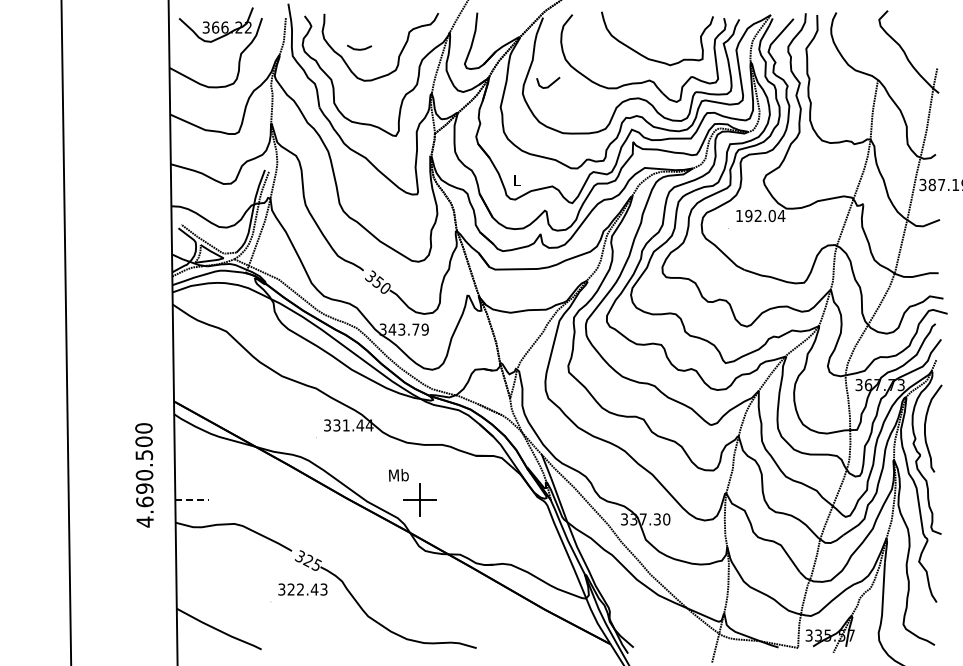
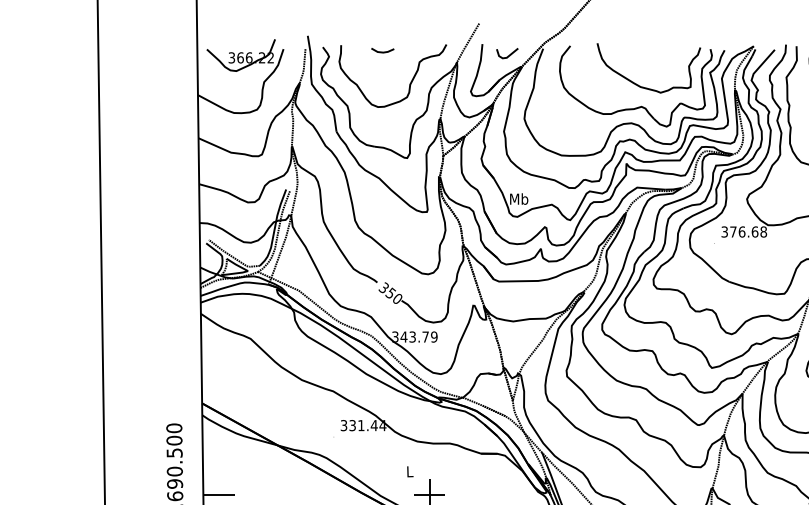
line: (359, 48) -> (382, 51), moved
line: (549, 84) -> (508, 55), moved
text: (516, 180) -> (518, 199), L -> Mb
text: (760, 215) -> (744, 231), 192.04 -> 376.68
text: (398, 474) -> (409, 470), Mb -> L
line: (192, 500) -> (219, 494), dashed -> solid

